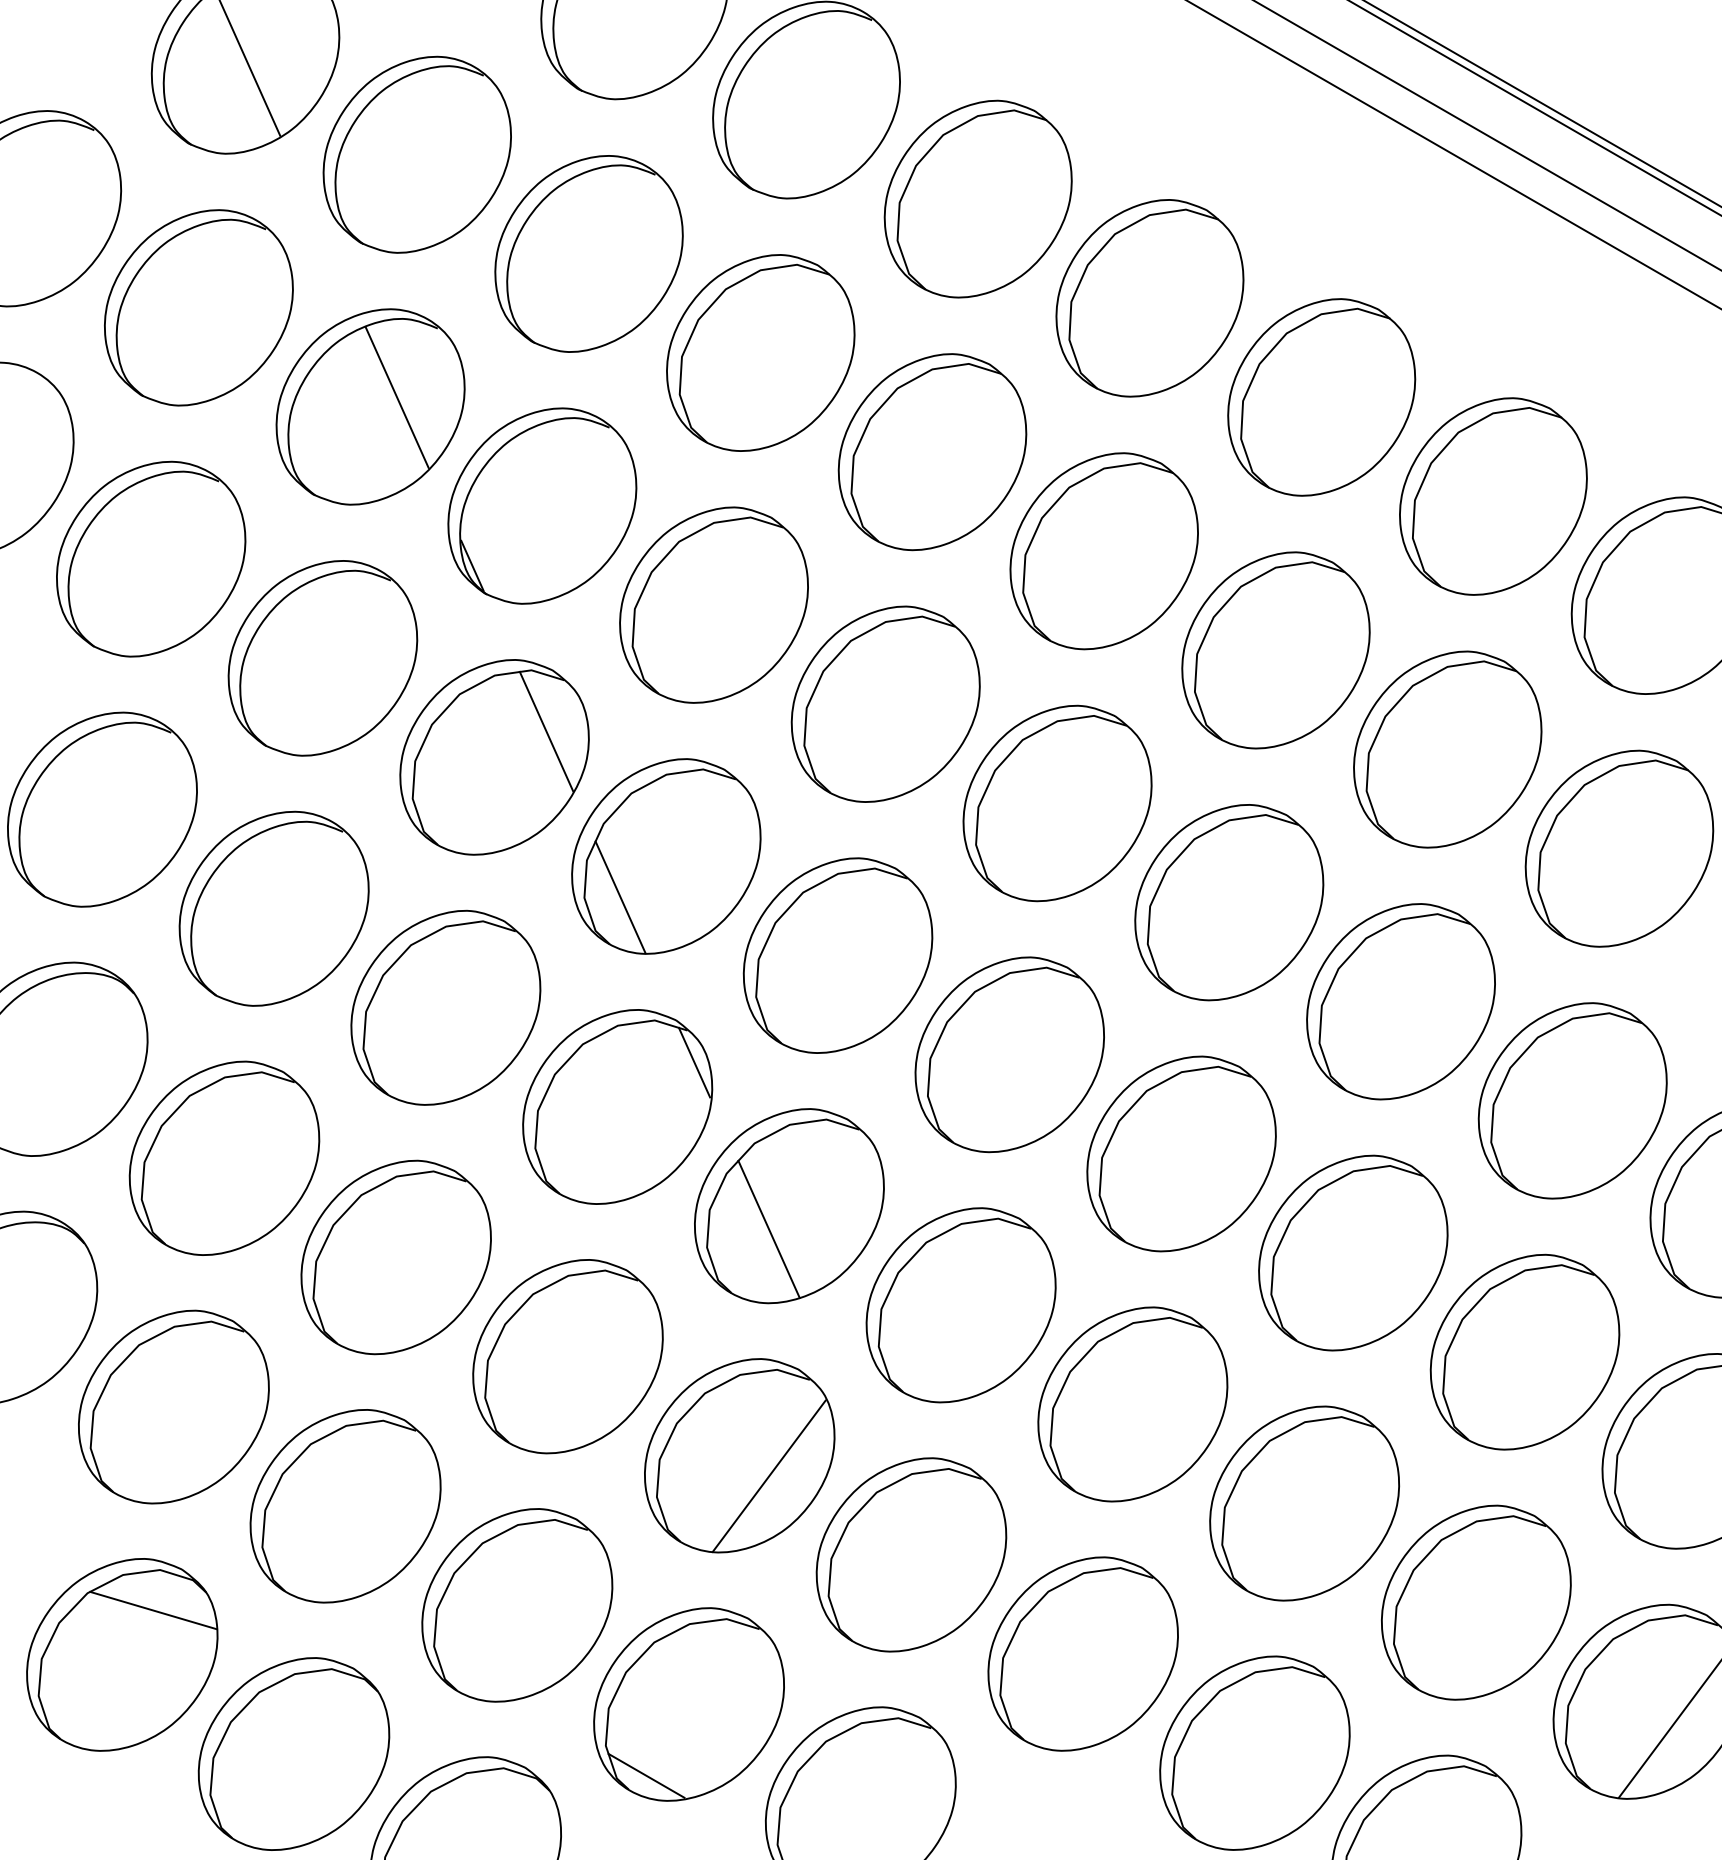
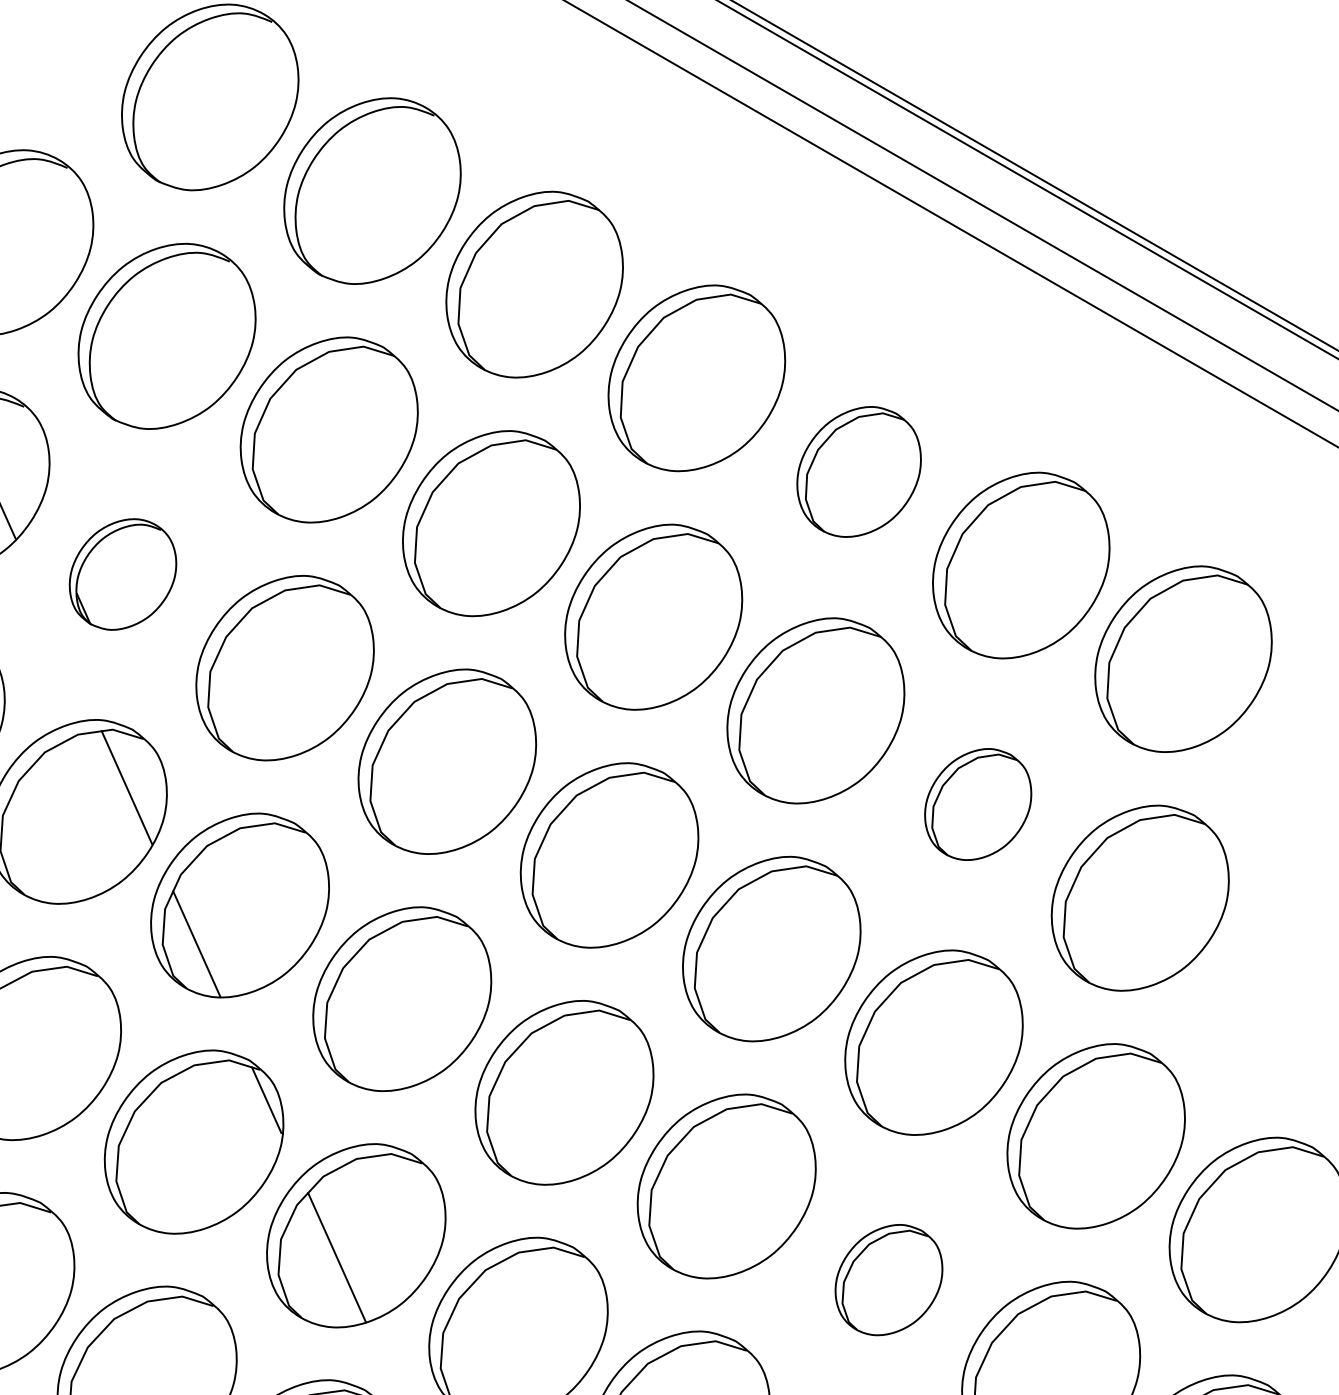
part: (1321, 397) -> (858, 472), size x0.7
part: (542, 505) -> (123, 574), size x0.6
part: (1447, 749) -> (977, 804), size x0.6
part: (1353, 1252) -> (889, 1279), size x0.6

